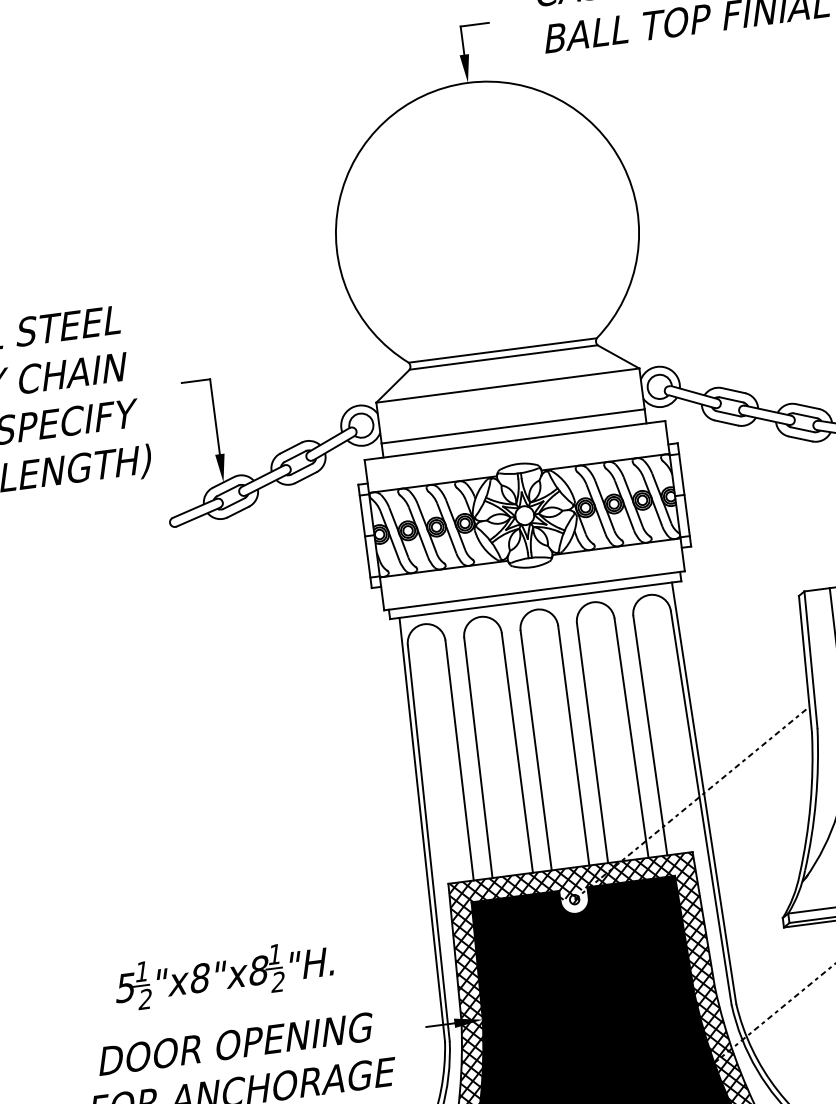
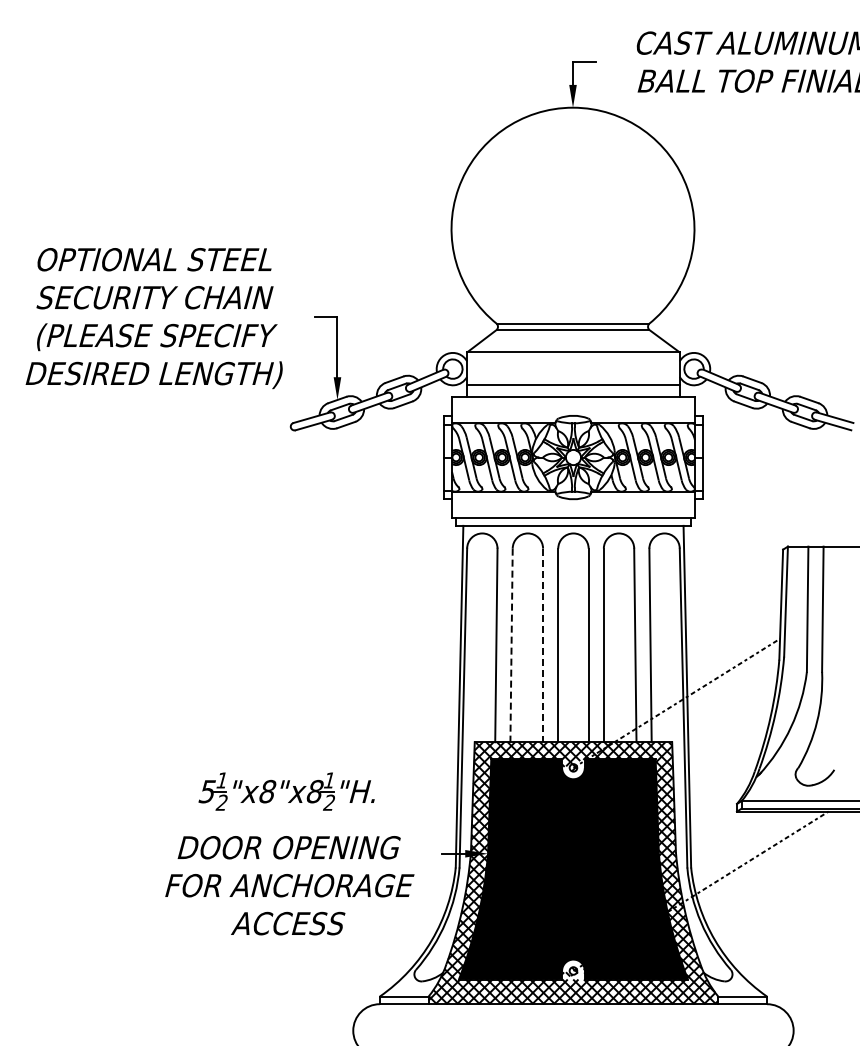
line: (517, 753) -> (543, 645), solid -> dashed
line: (478, 758) -> (511, 645), solid -> dashed

